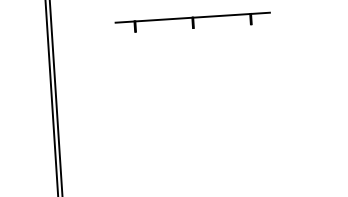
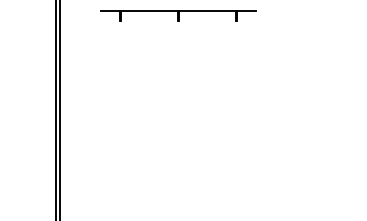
part: (192, 22) -> (178, 15), moved

